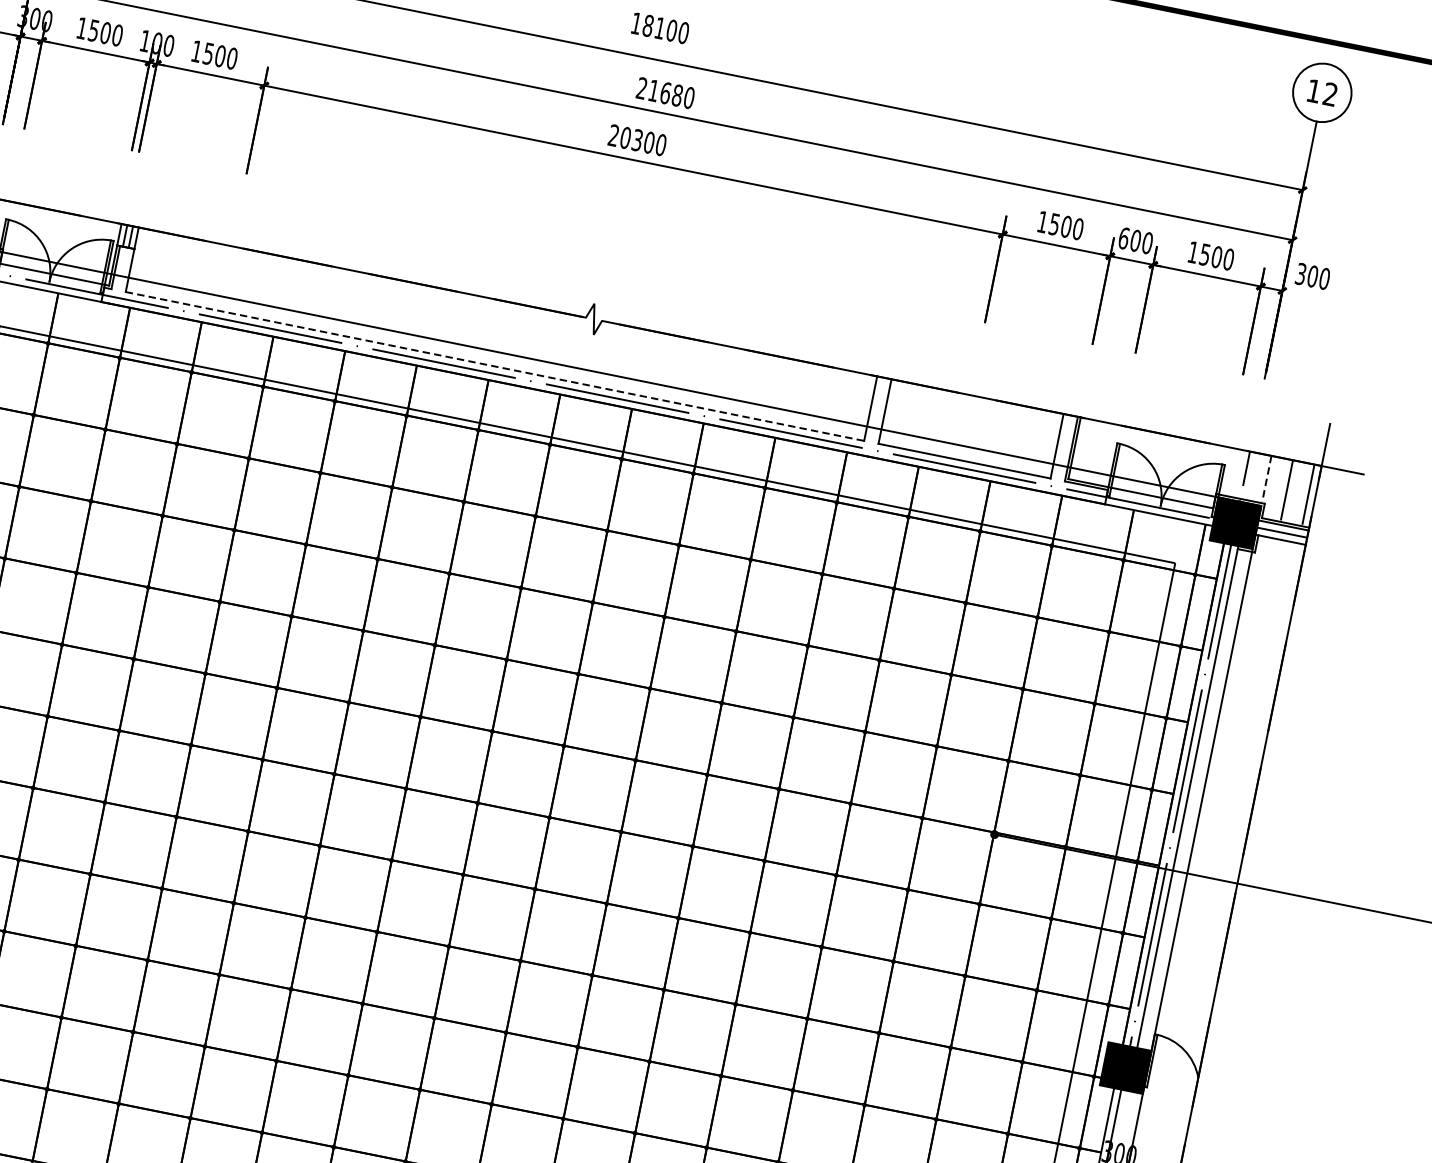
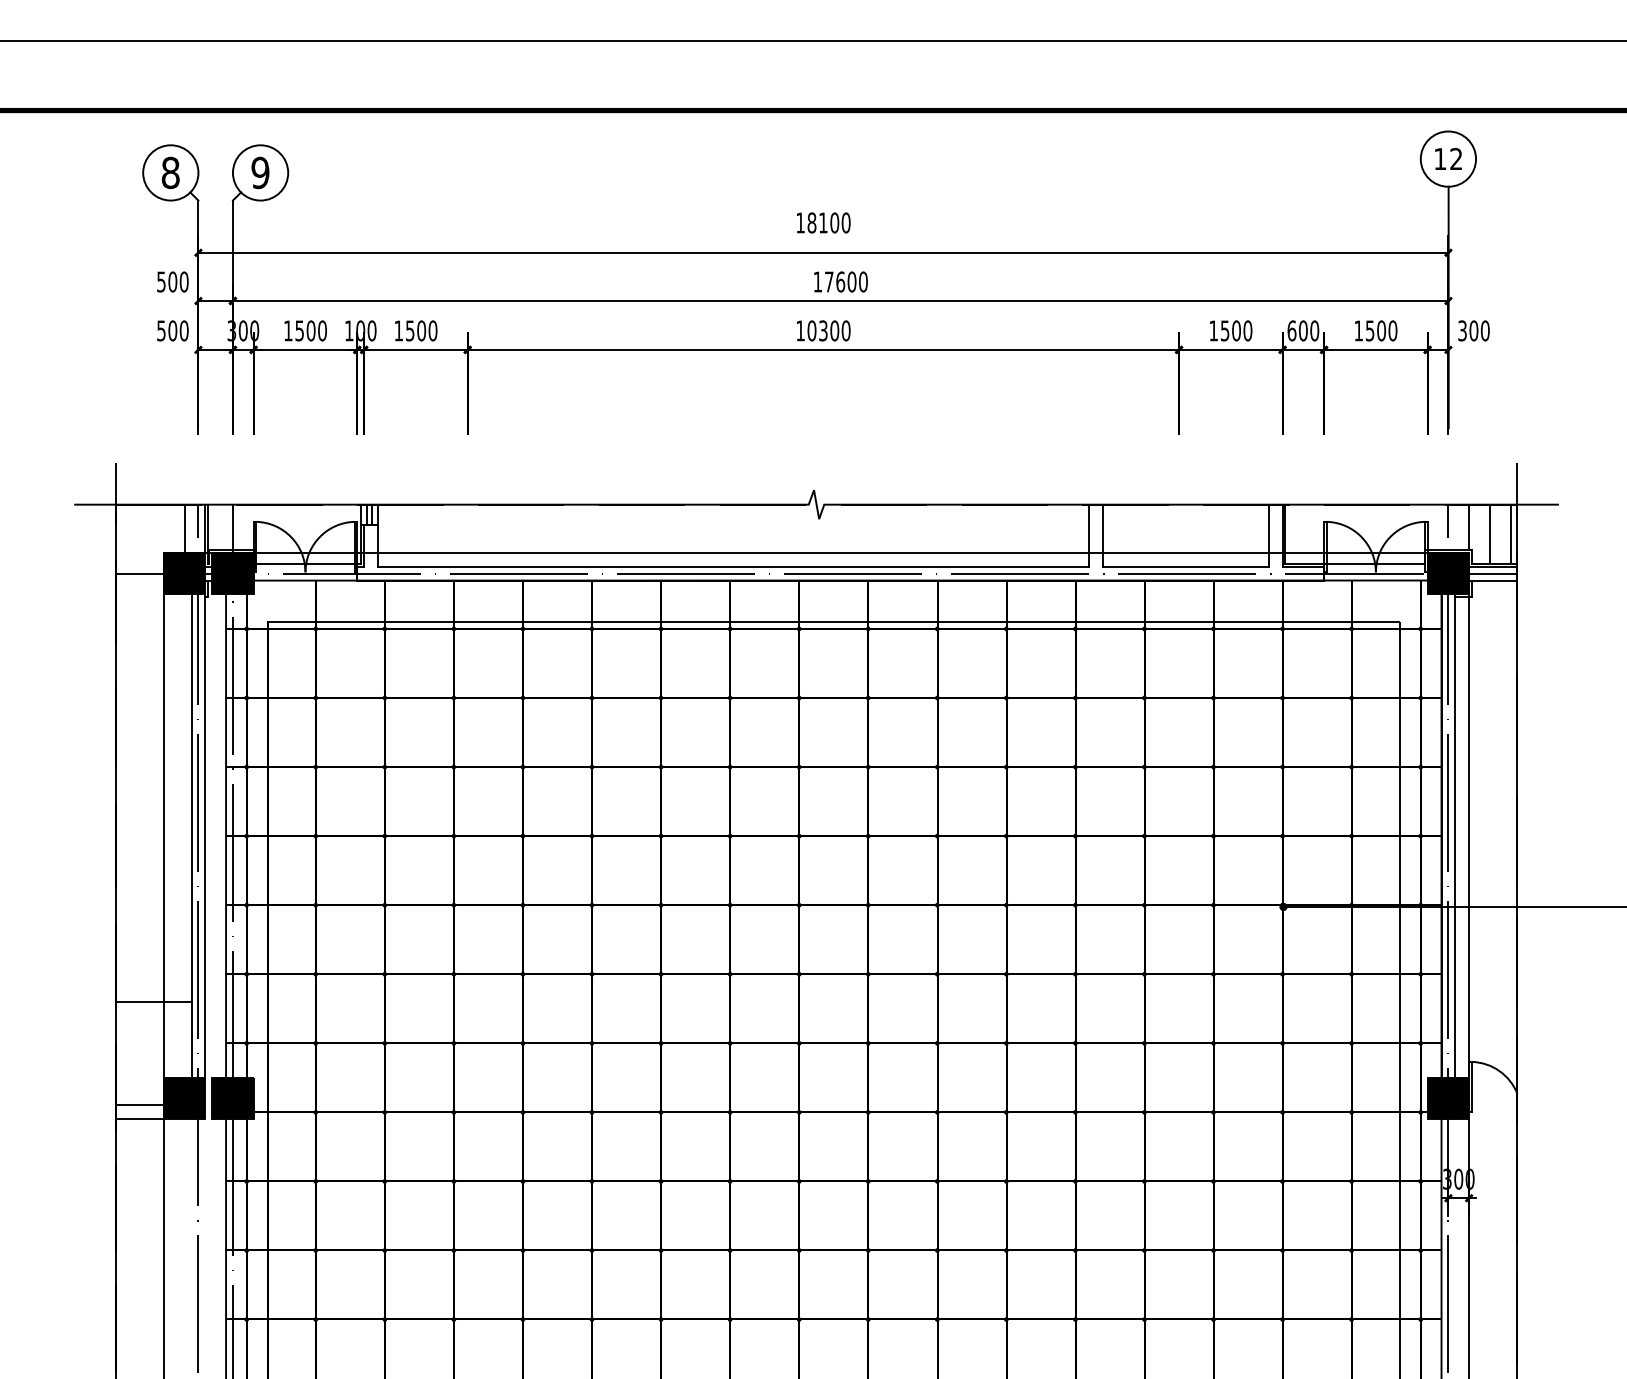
text: (659, 91) -> (834, 281), 21680 -> 17600
text: (613, 135) -> (800, 330), 20300 -> 10300
line: (494, 366) -> (733, 566), dashed -> solid
line: (1267, 479) -> (1469, 527), dashed -> solid

